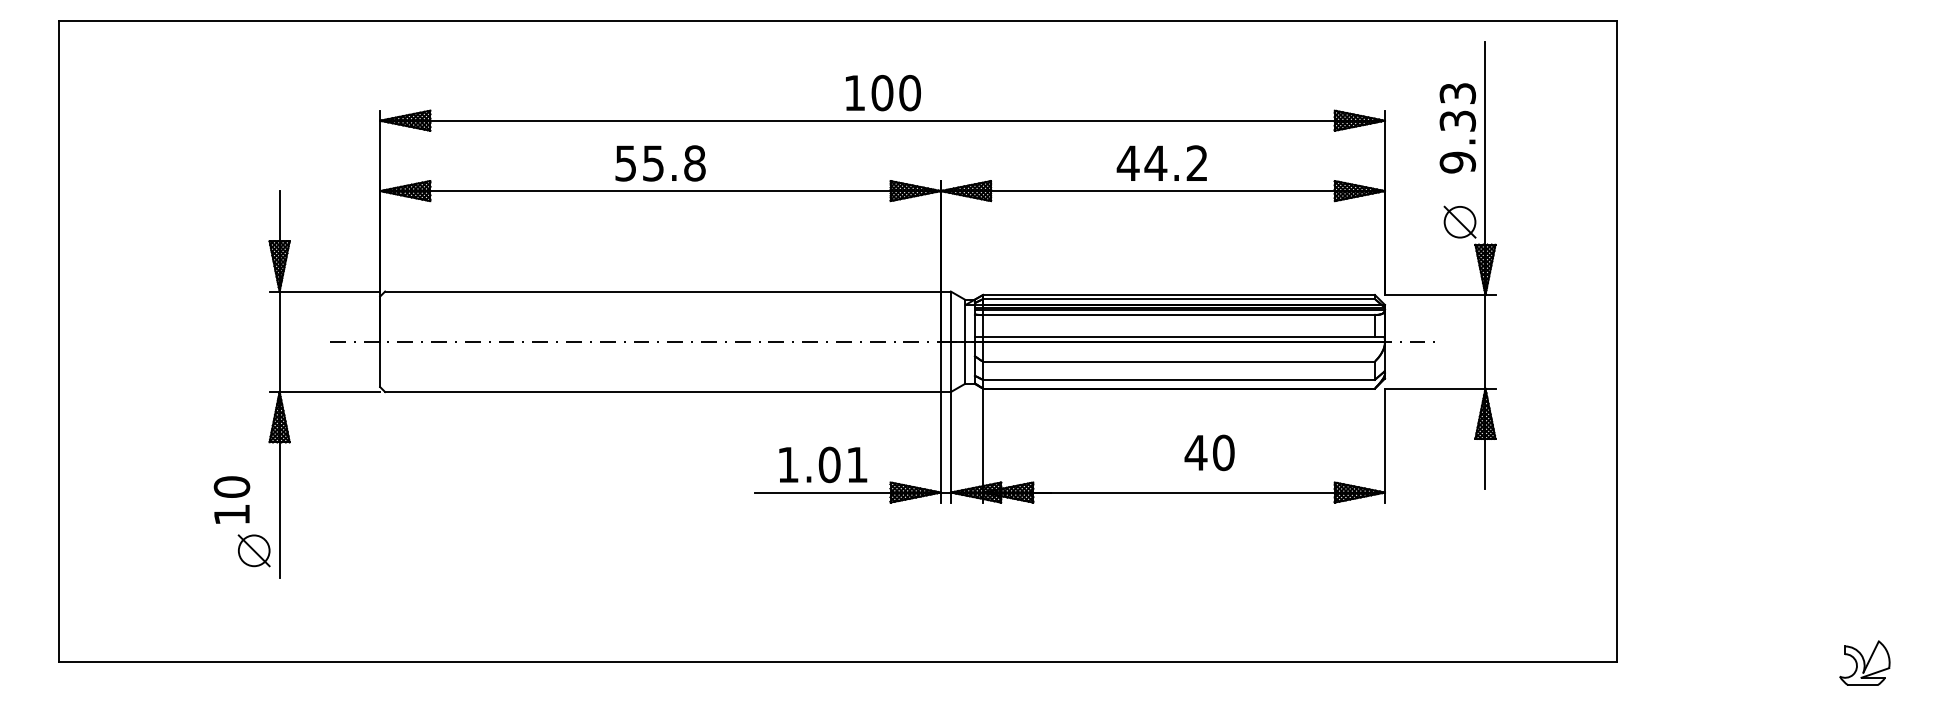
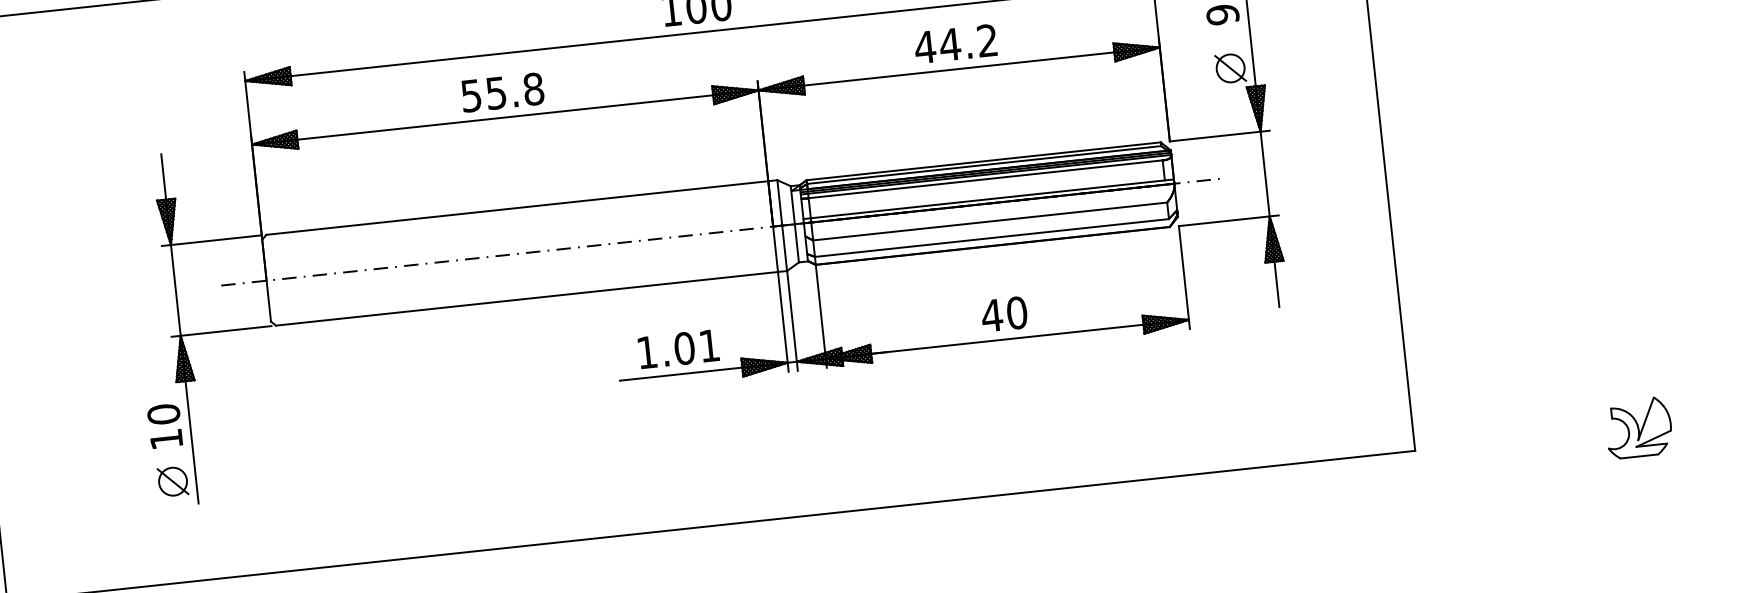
text: (1209, 452) -> (1004, 314), moved
text: (231, 499) -> (164, 425), moved
part: (1864, 663) -> (1638, 428), size x1.43

